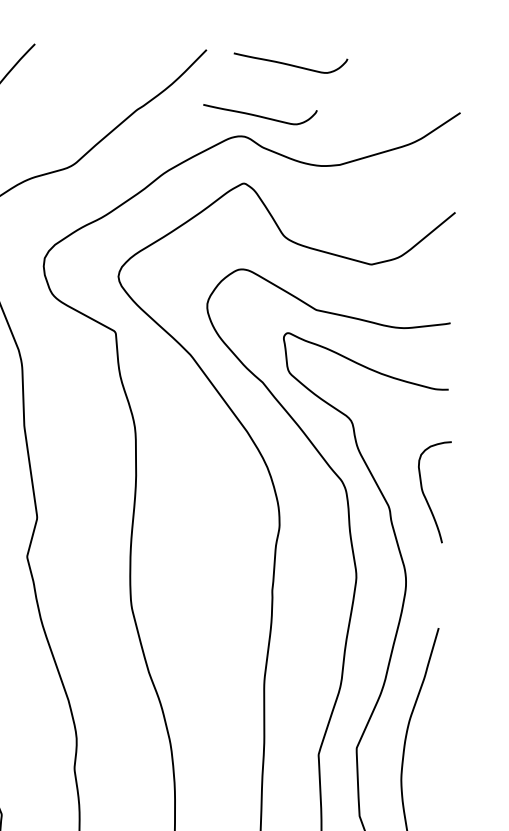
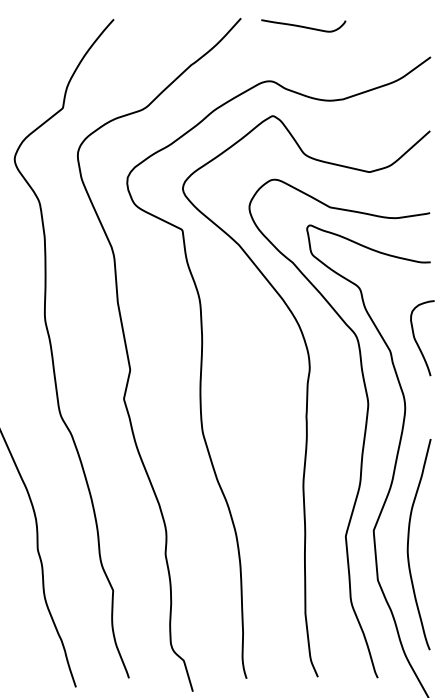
curve: (258, 114) -> (281, 64), removed

